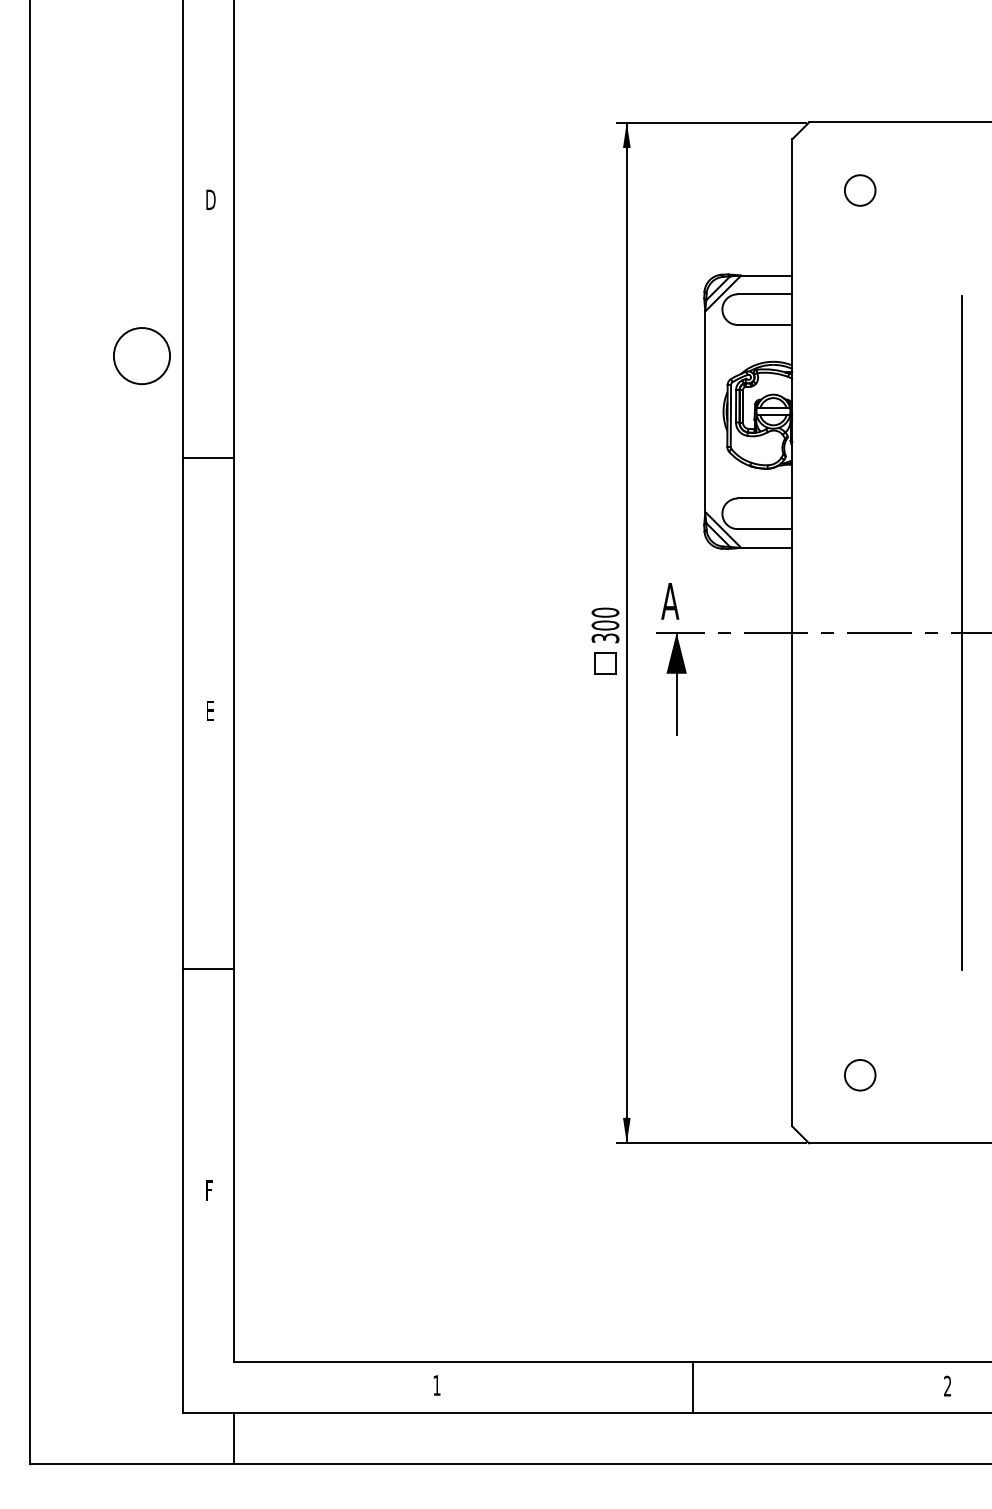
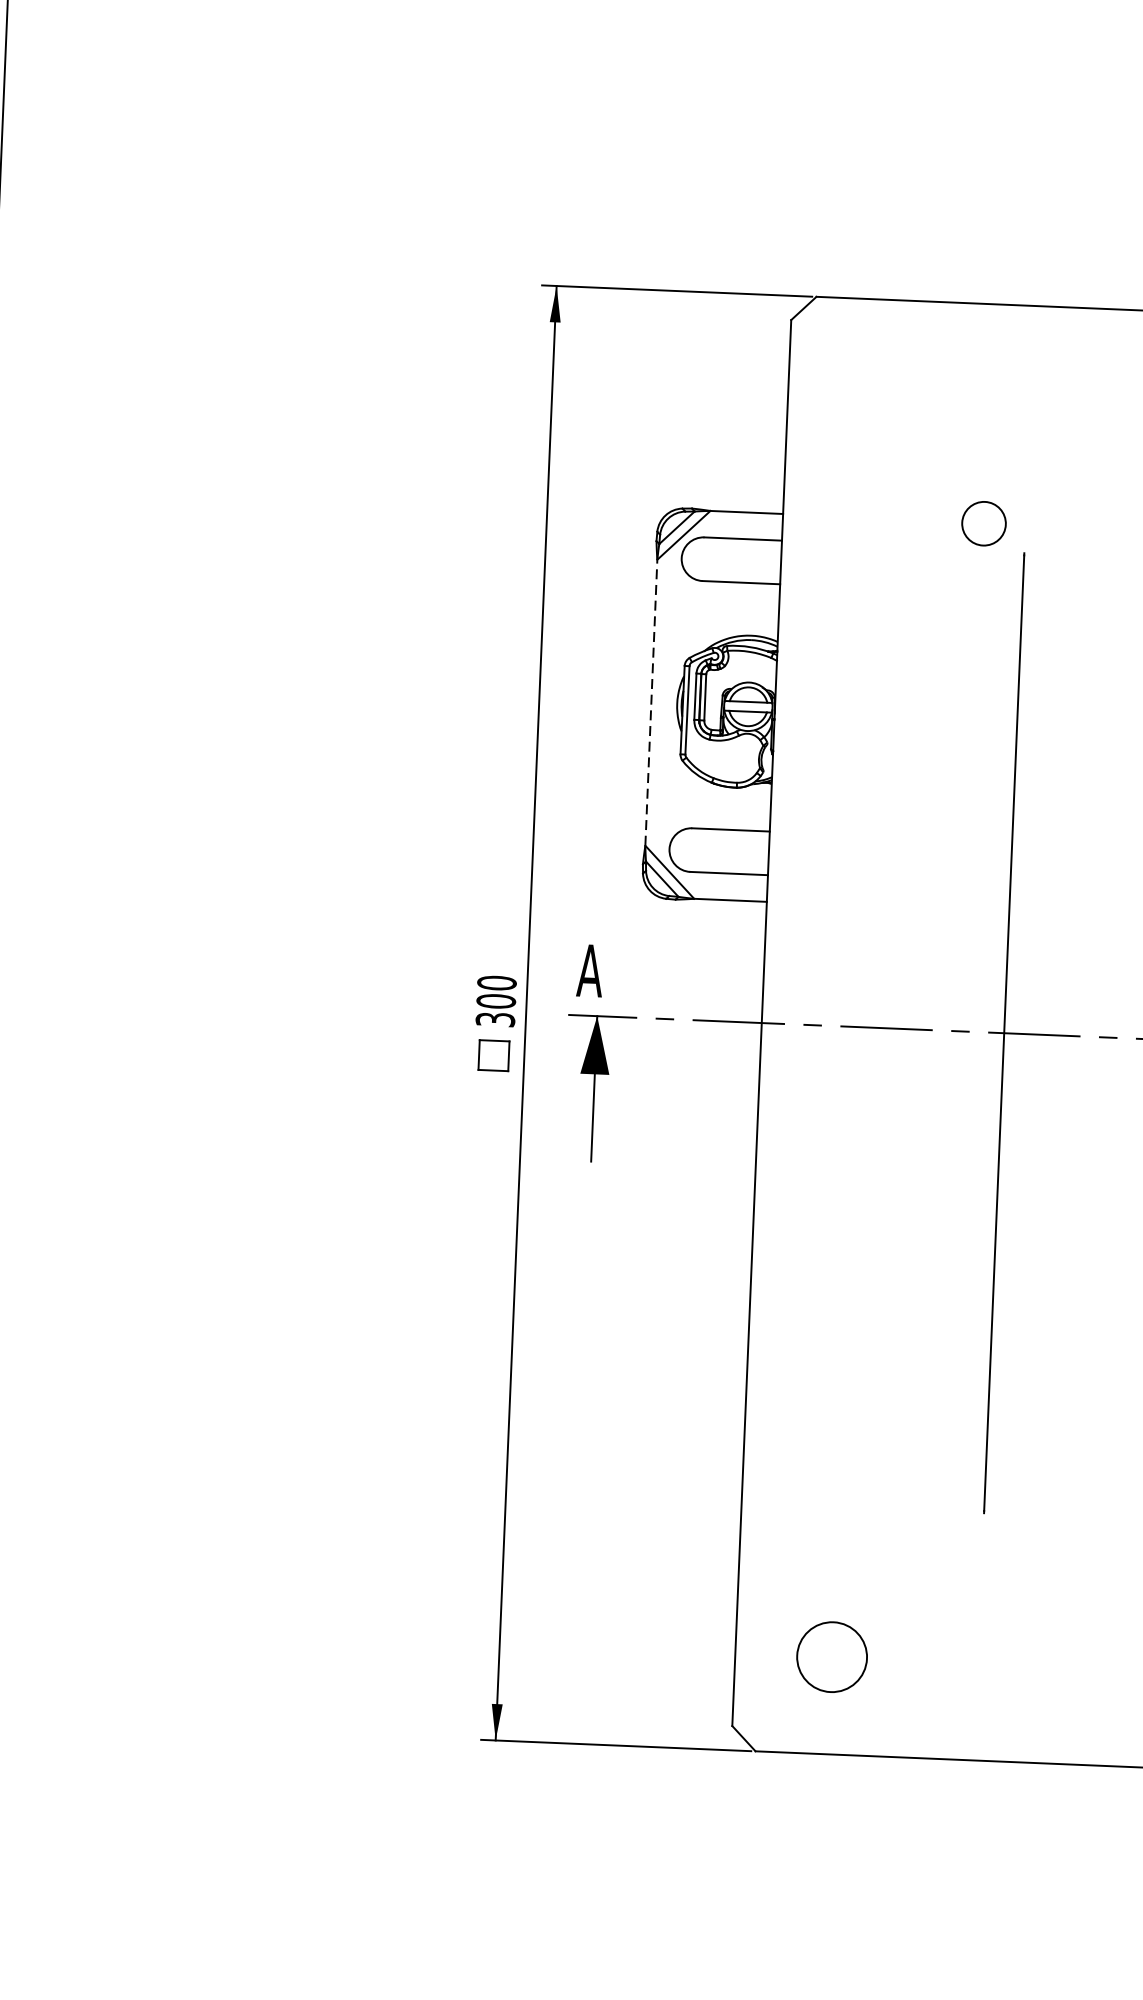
circle: (860, 190) -> (984, 523), moved
line: (705, 411) -> (651, 702), solid -> dashed
circle: (860, 1075) -> (832, 1657), size x1.6

